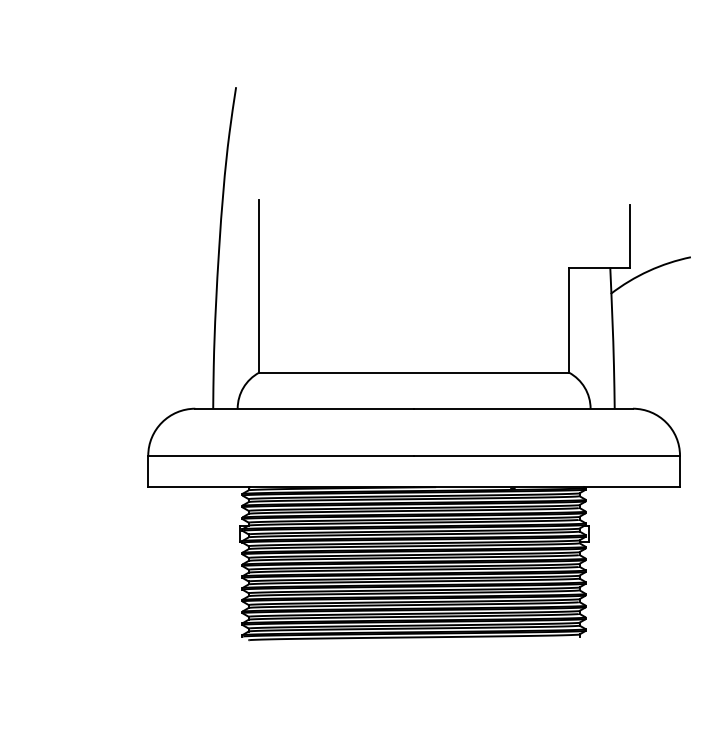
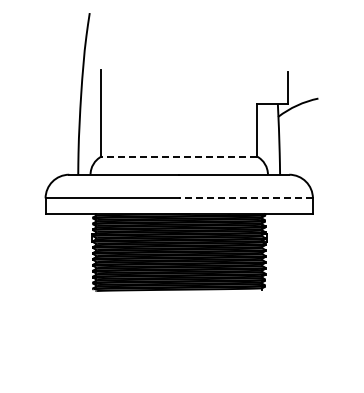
line: (414, 372) -> (179, 156), solid -> dashed
line: (547, 455) -> (246, 198), solid -> dashed

